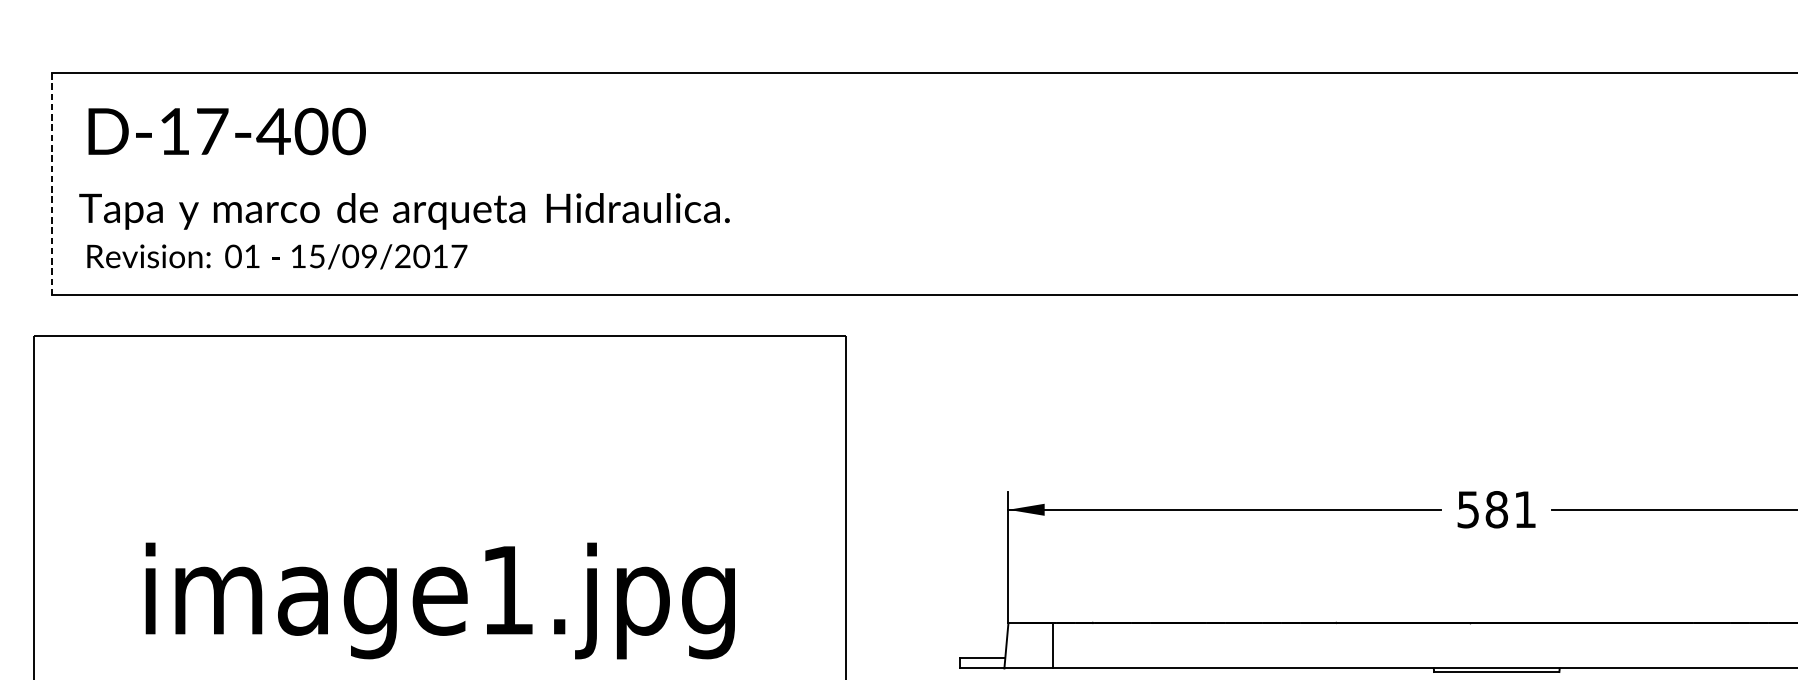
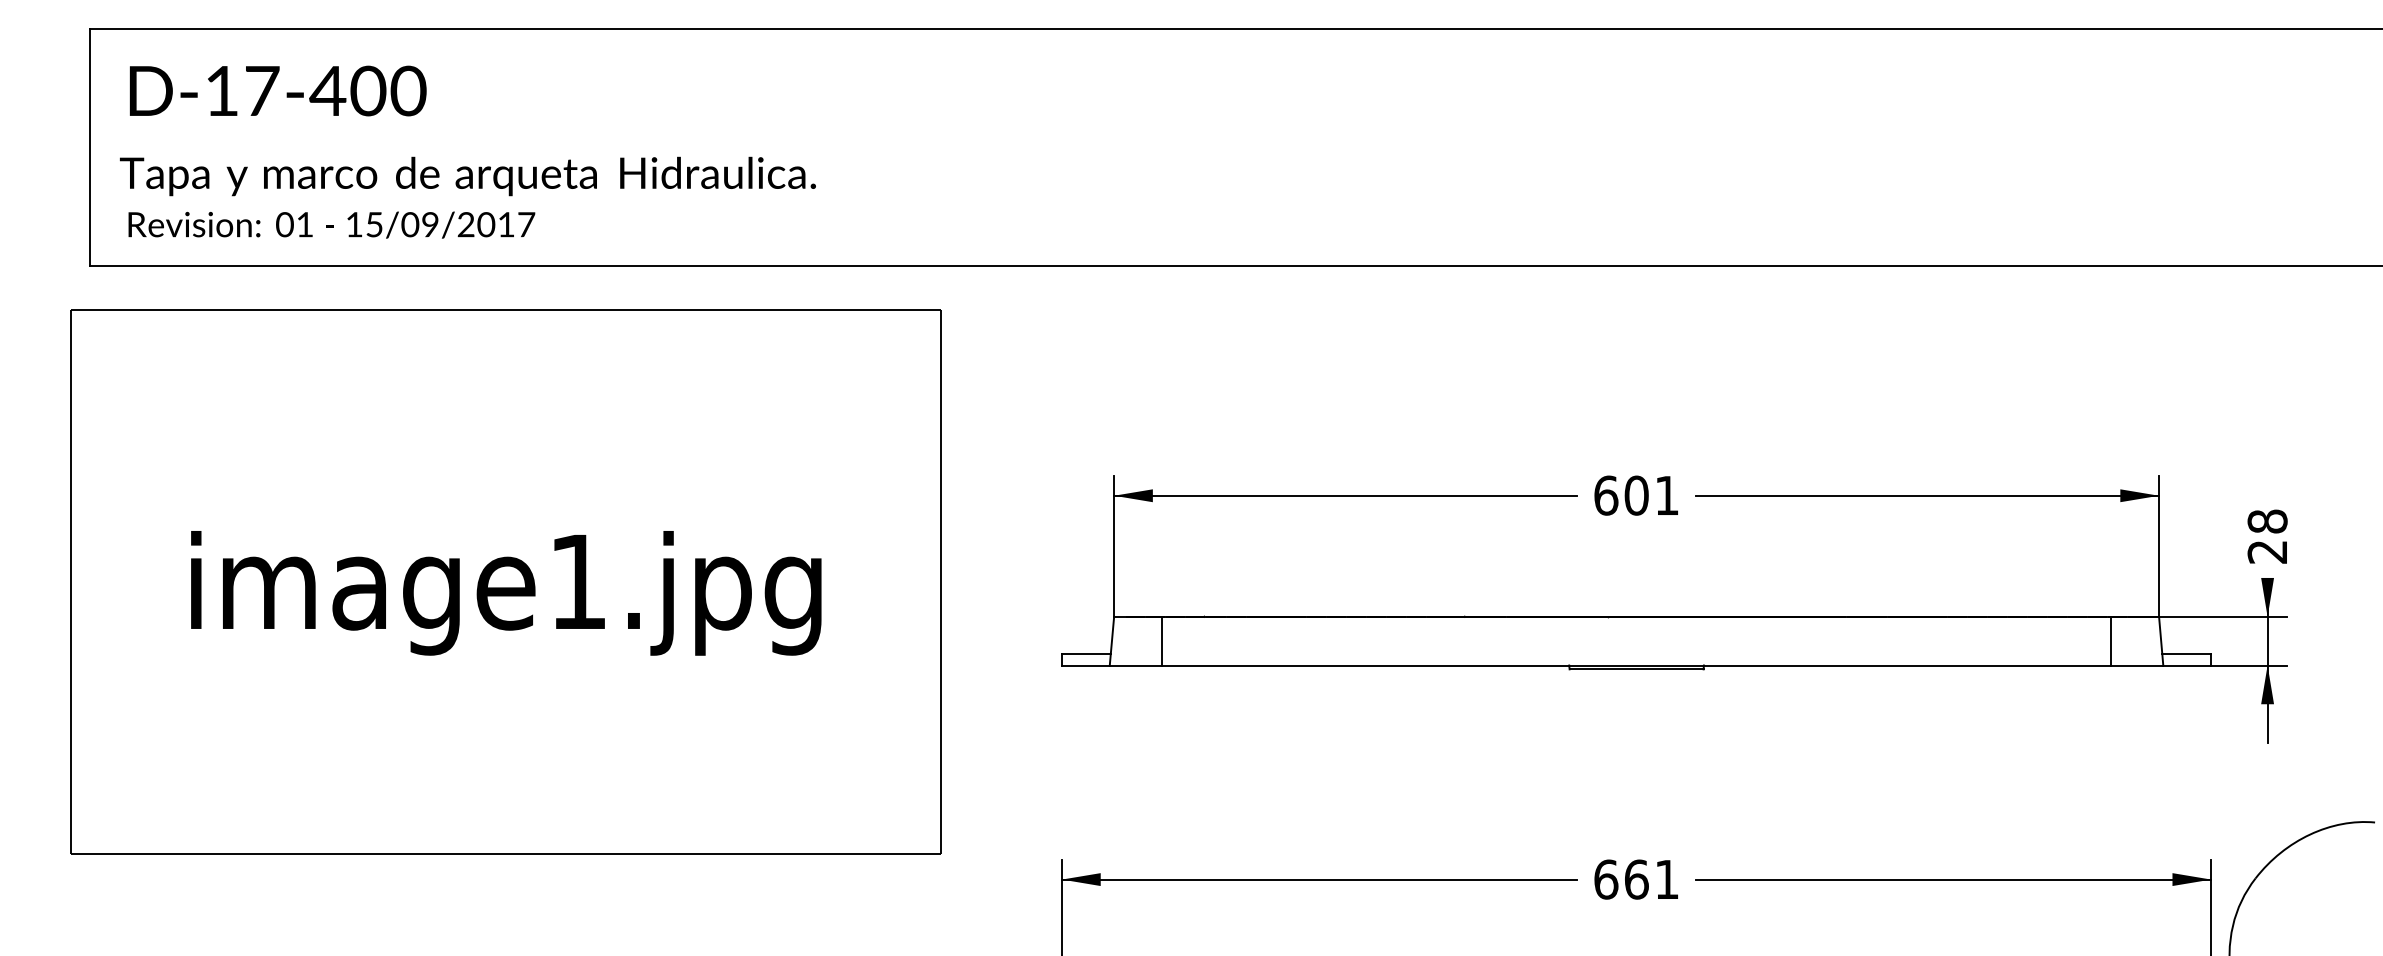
line: (51, 184) -> (90, 147), dashed -> solid
text: (1482, 509) -> (1621, 495), 581 -> 601

